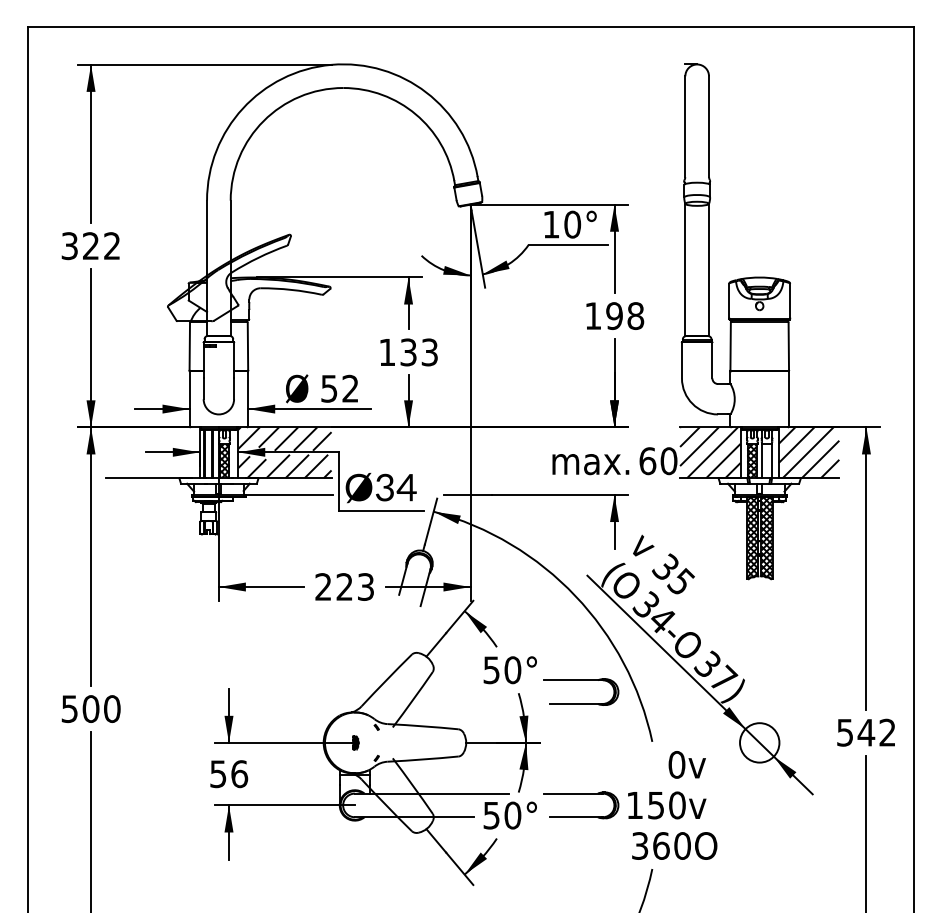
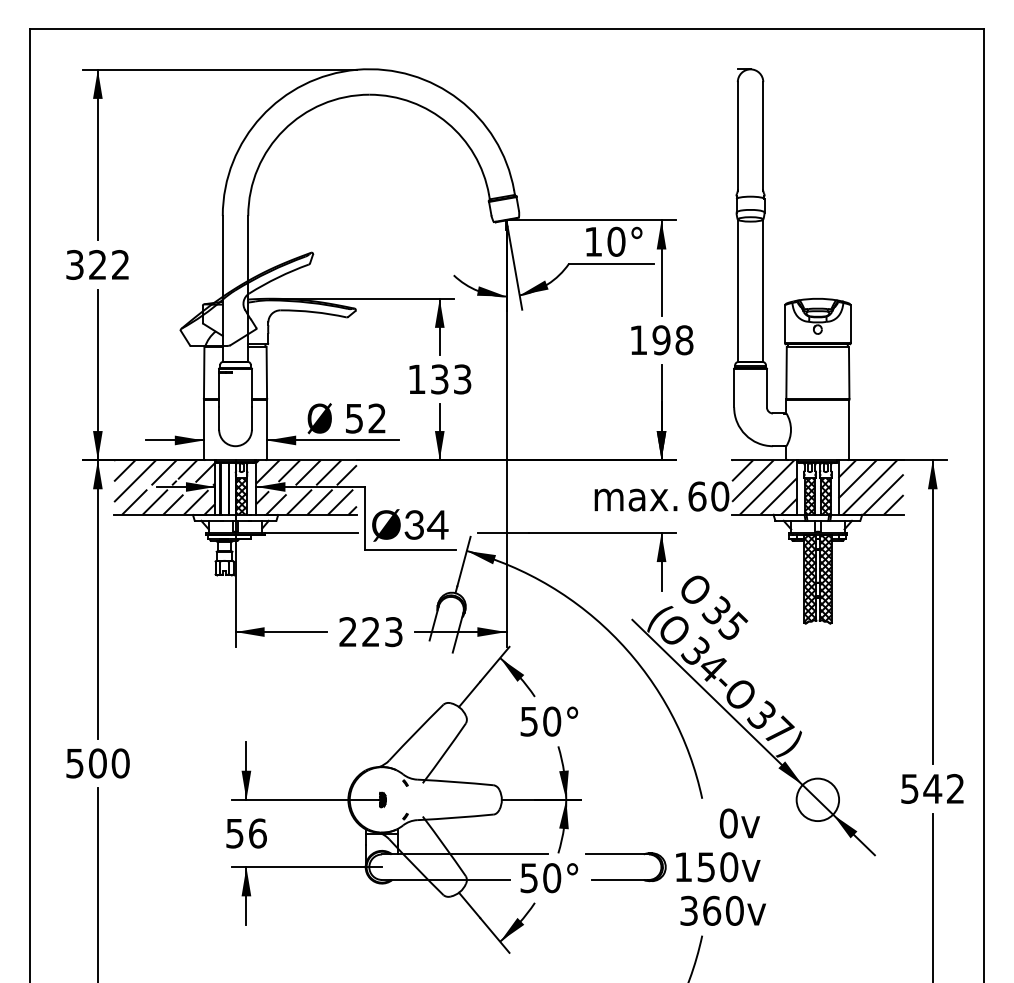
hatch: (152, 452) -> (164, 487), added
hatch: (766, 461) -> (825, 496), added
text: (646, 547) -> (695, 589), v -> O
part: (581, 703) -> (625, 757), removed
text: (705, 845) -> (759, 910), O -> v

